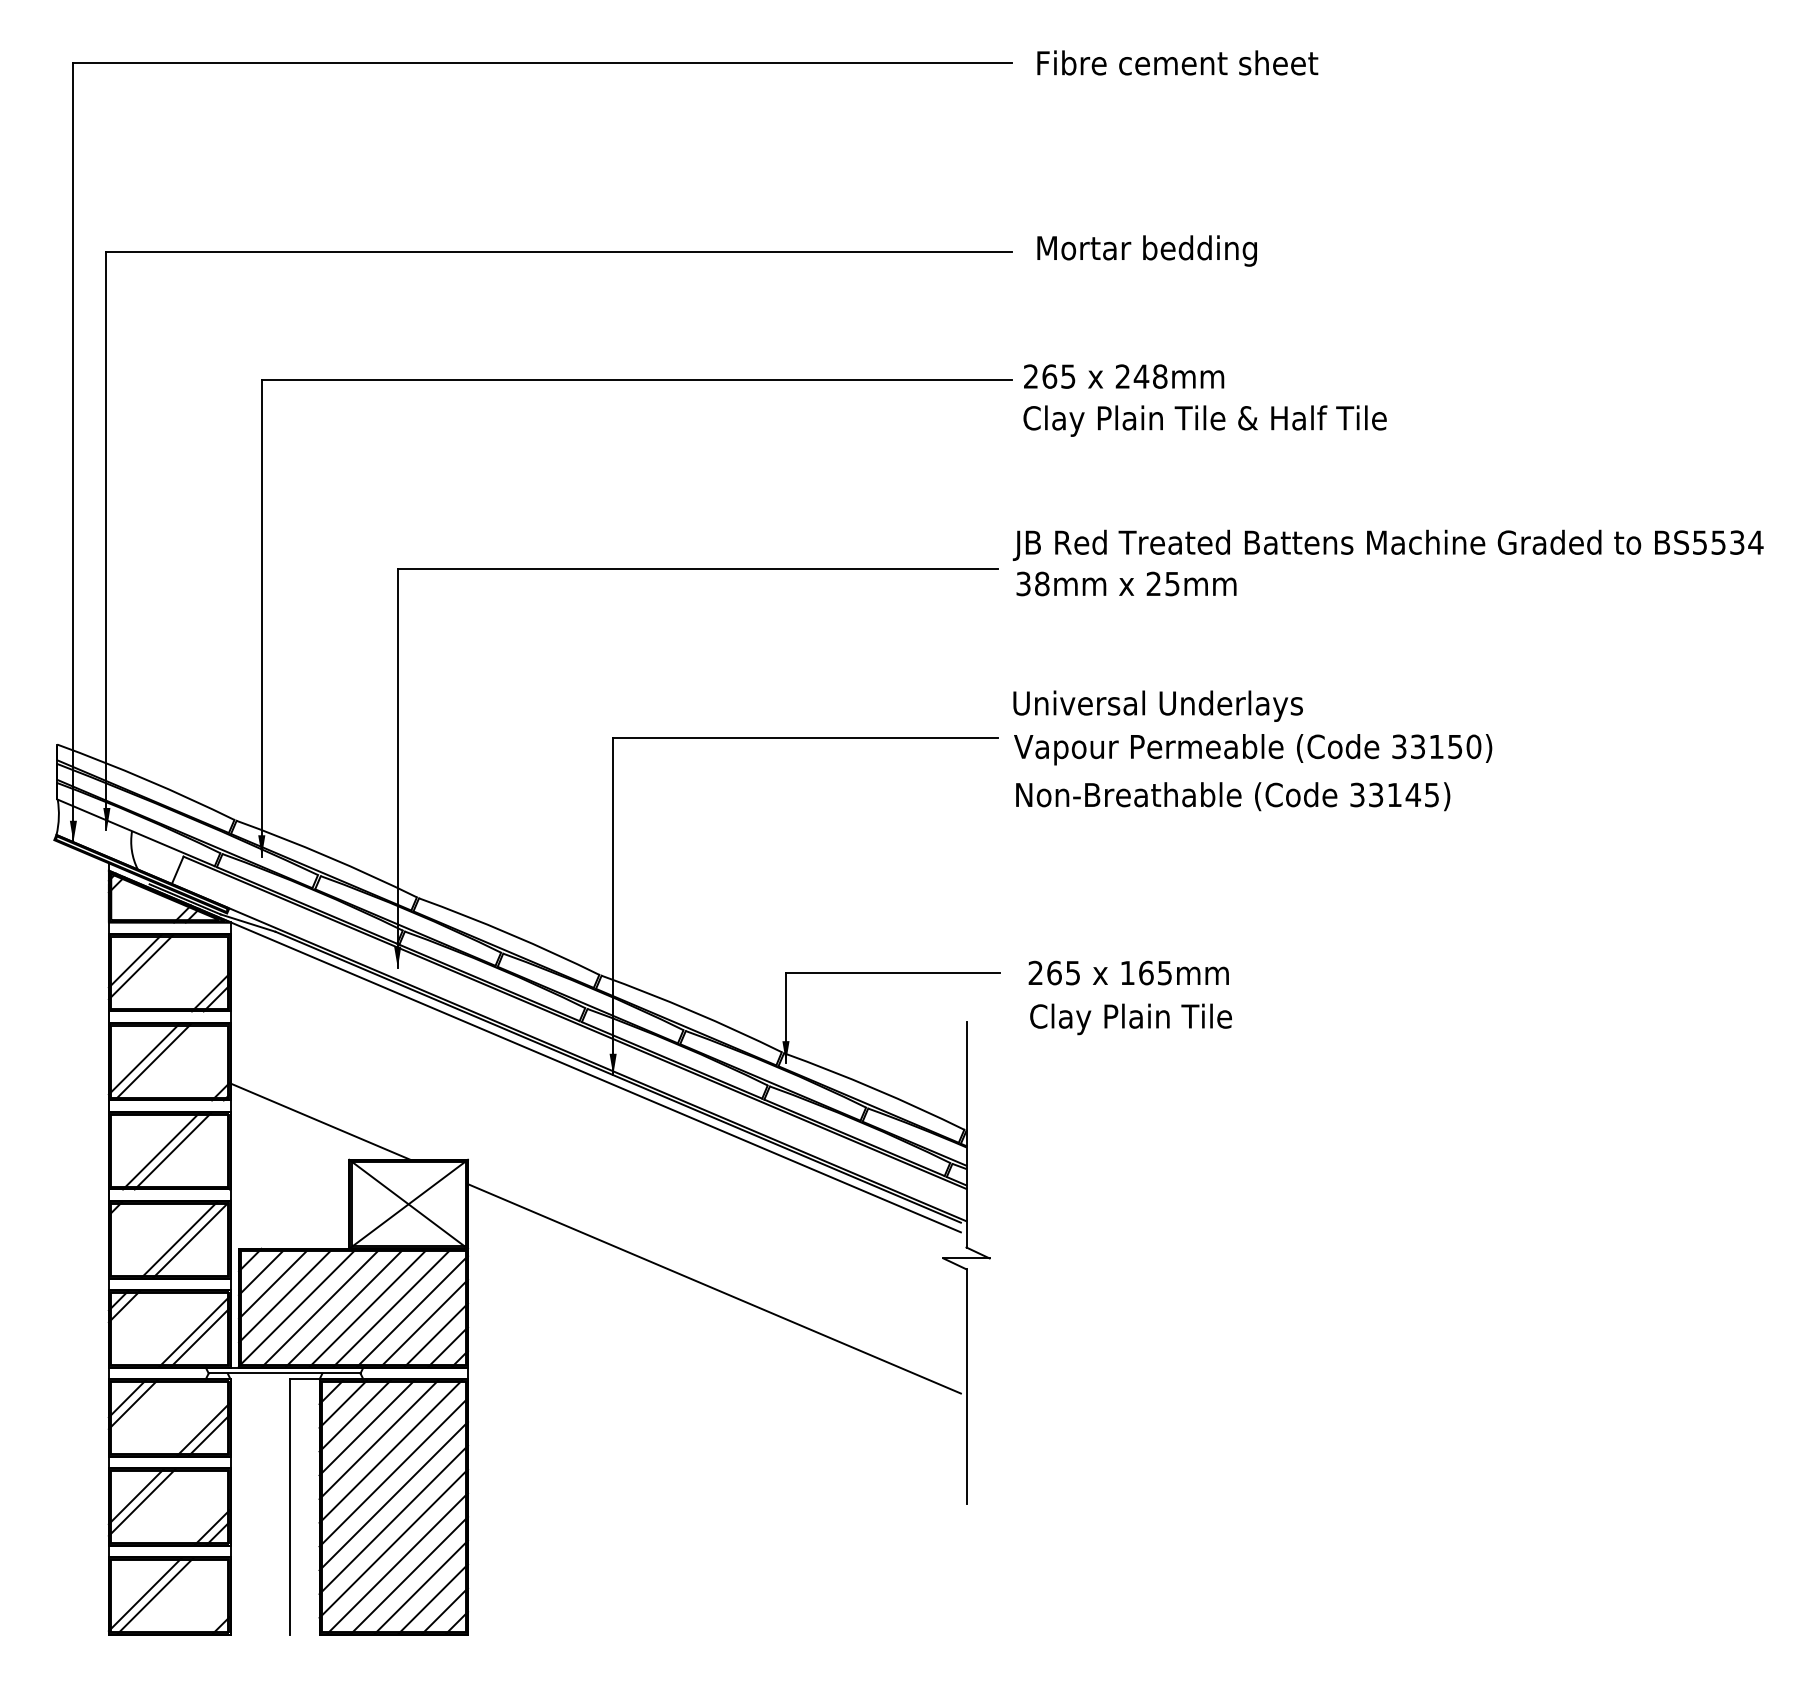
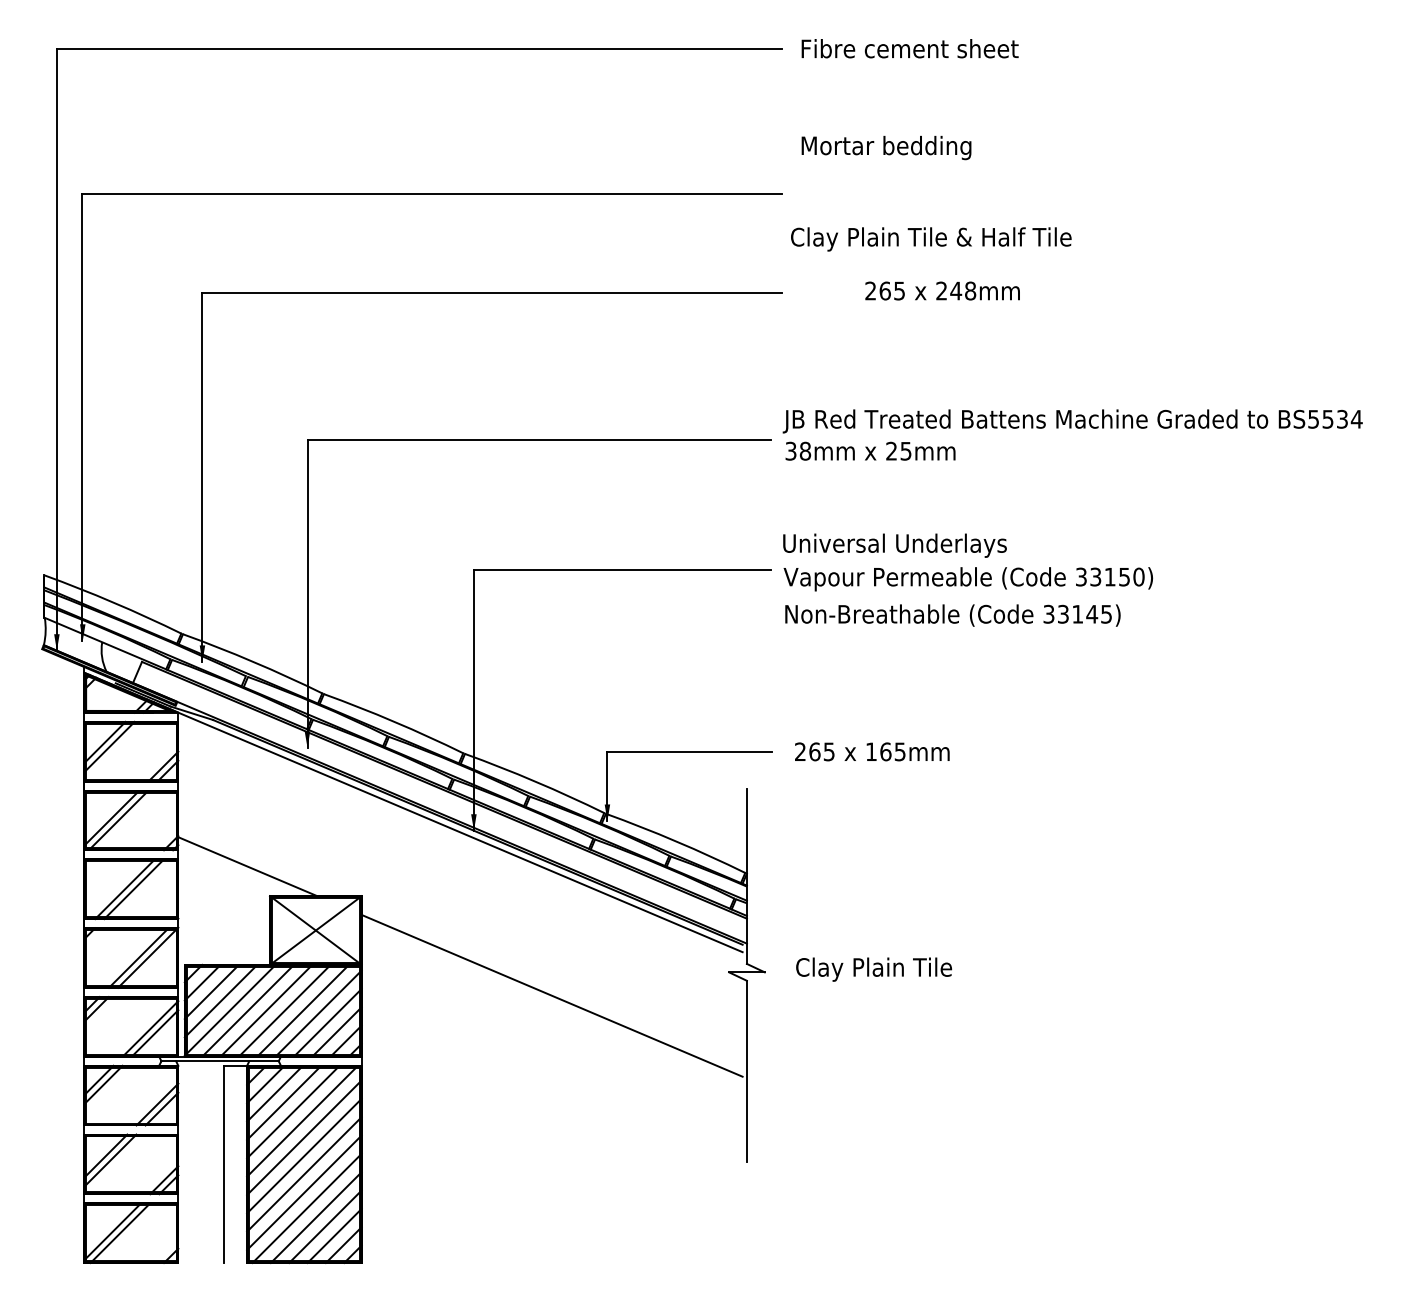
text: (1147, 250) -> (886, 147), moved
text: (1123, 375) -> (942, 290), moved
text: (1205, 421) -> (931, 239), moved
text: (1131, 1019) -> (874, 969), moved

